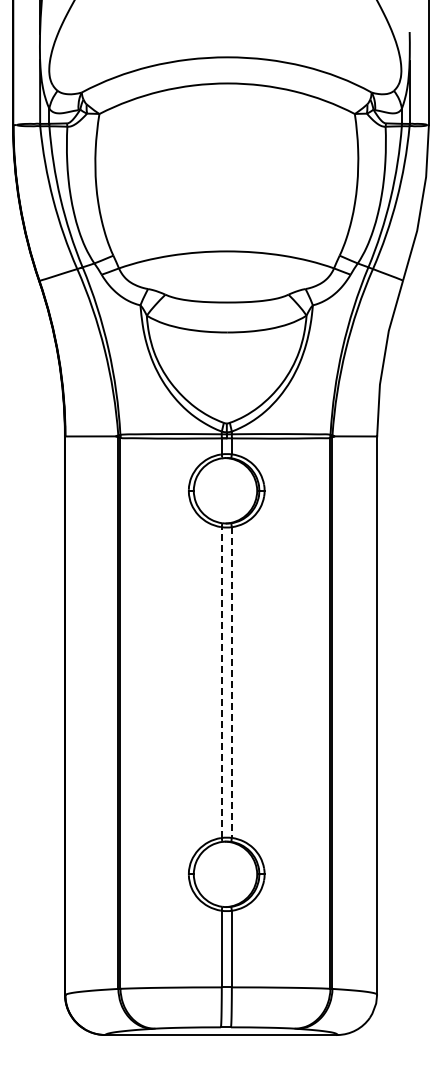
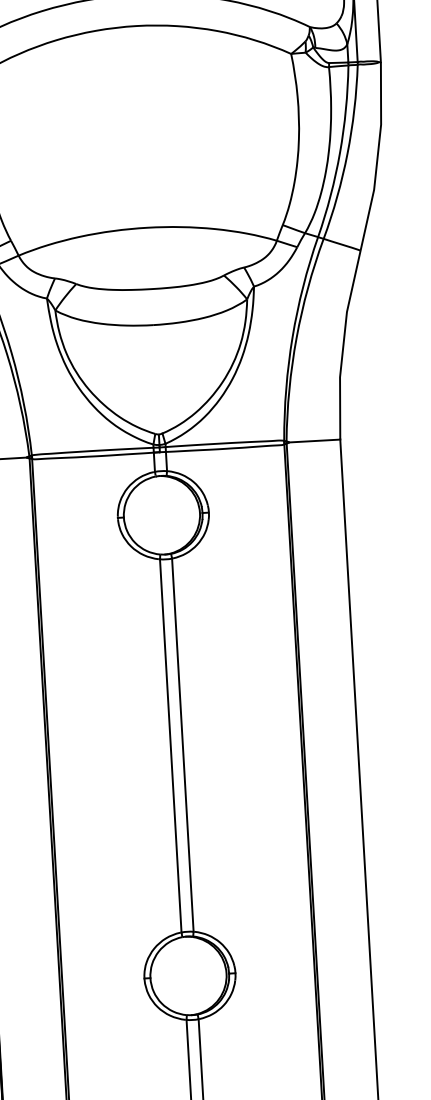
line: (221, 682) -> (170, 745), dashed -> solid
line: (231, 683) -> (182, 746), dashed -> solid

